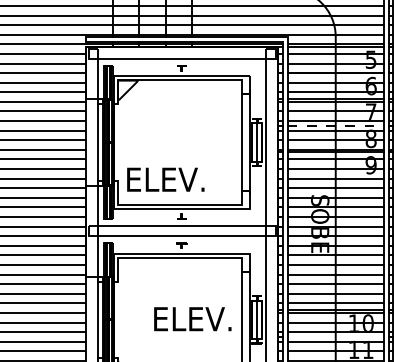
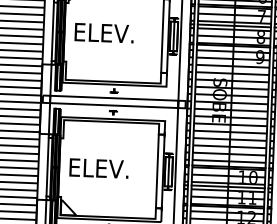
line: (335, 125) -> (234, 25), dashed -> solid
text: (165, 179) -> (104, 32), moved
text: (192, 319) -> (98, 168), moved
line: (335, 336) -> (228, 186), added

